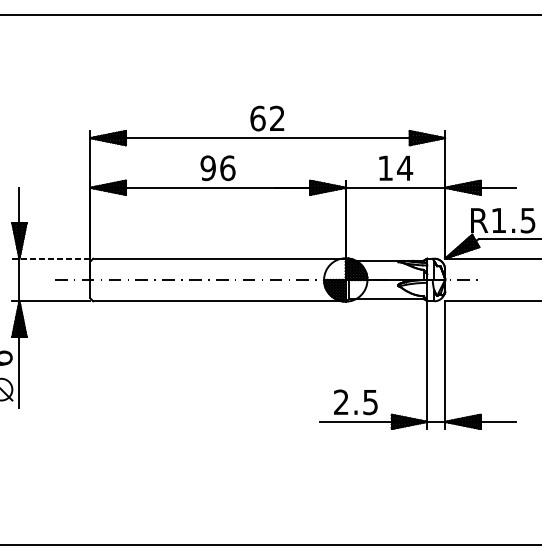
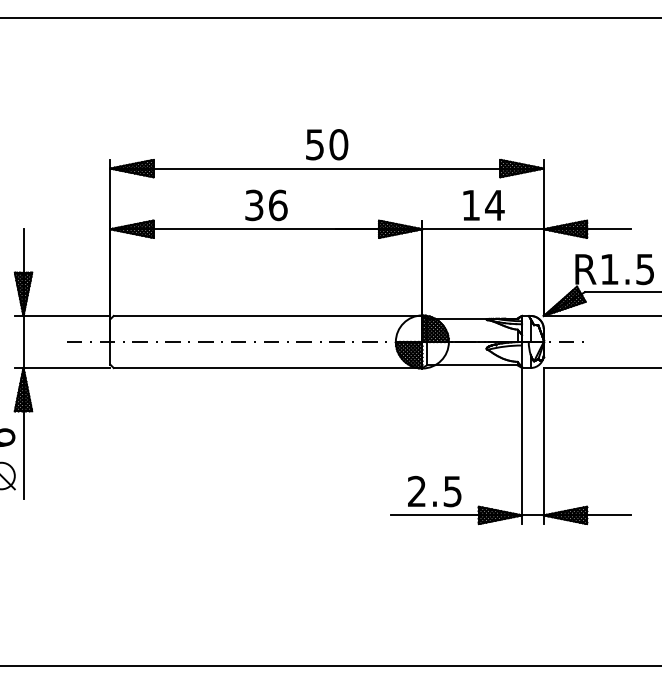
text: (267, 118) -> (326, 144), 62 -> 50
text: (207, 167) -> (253, 204), 96 -> 36
line: (51, 258) -> (62, 315), dashed -> solid

